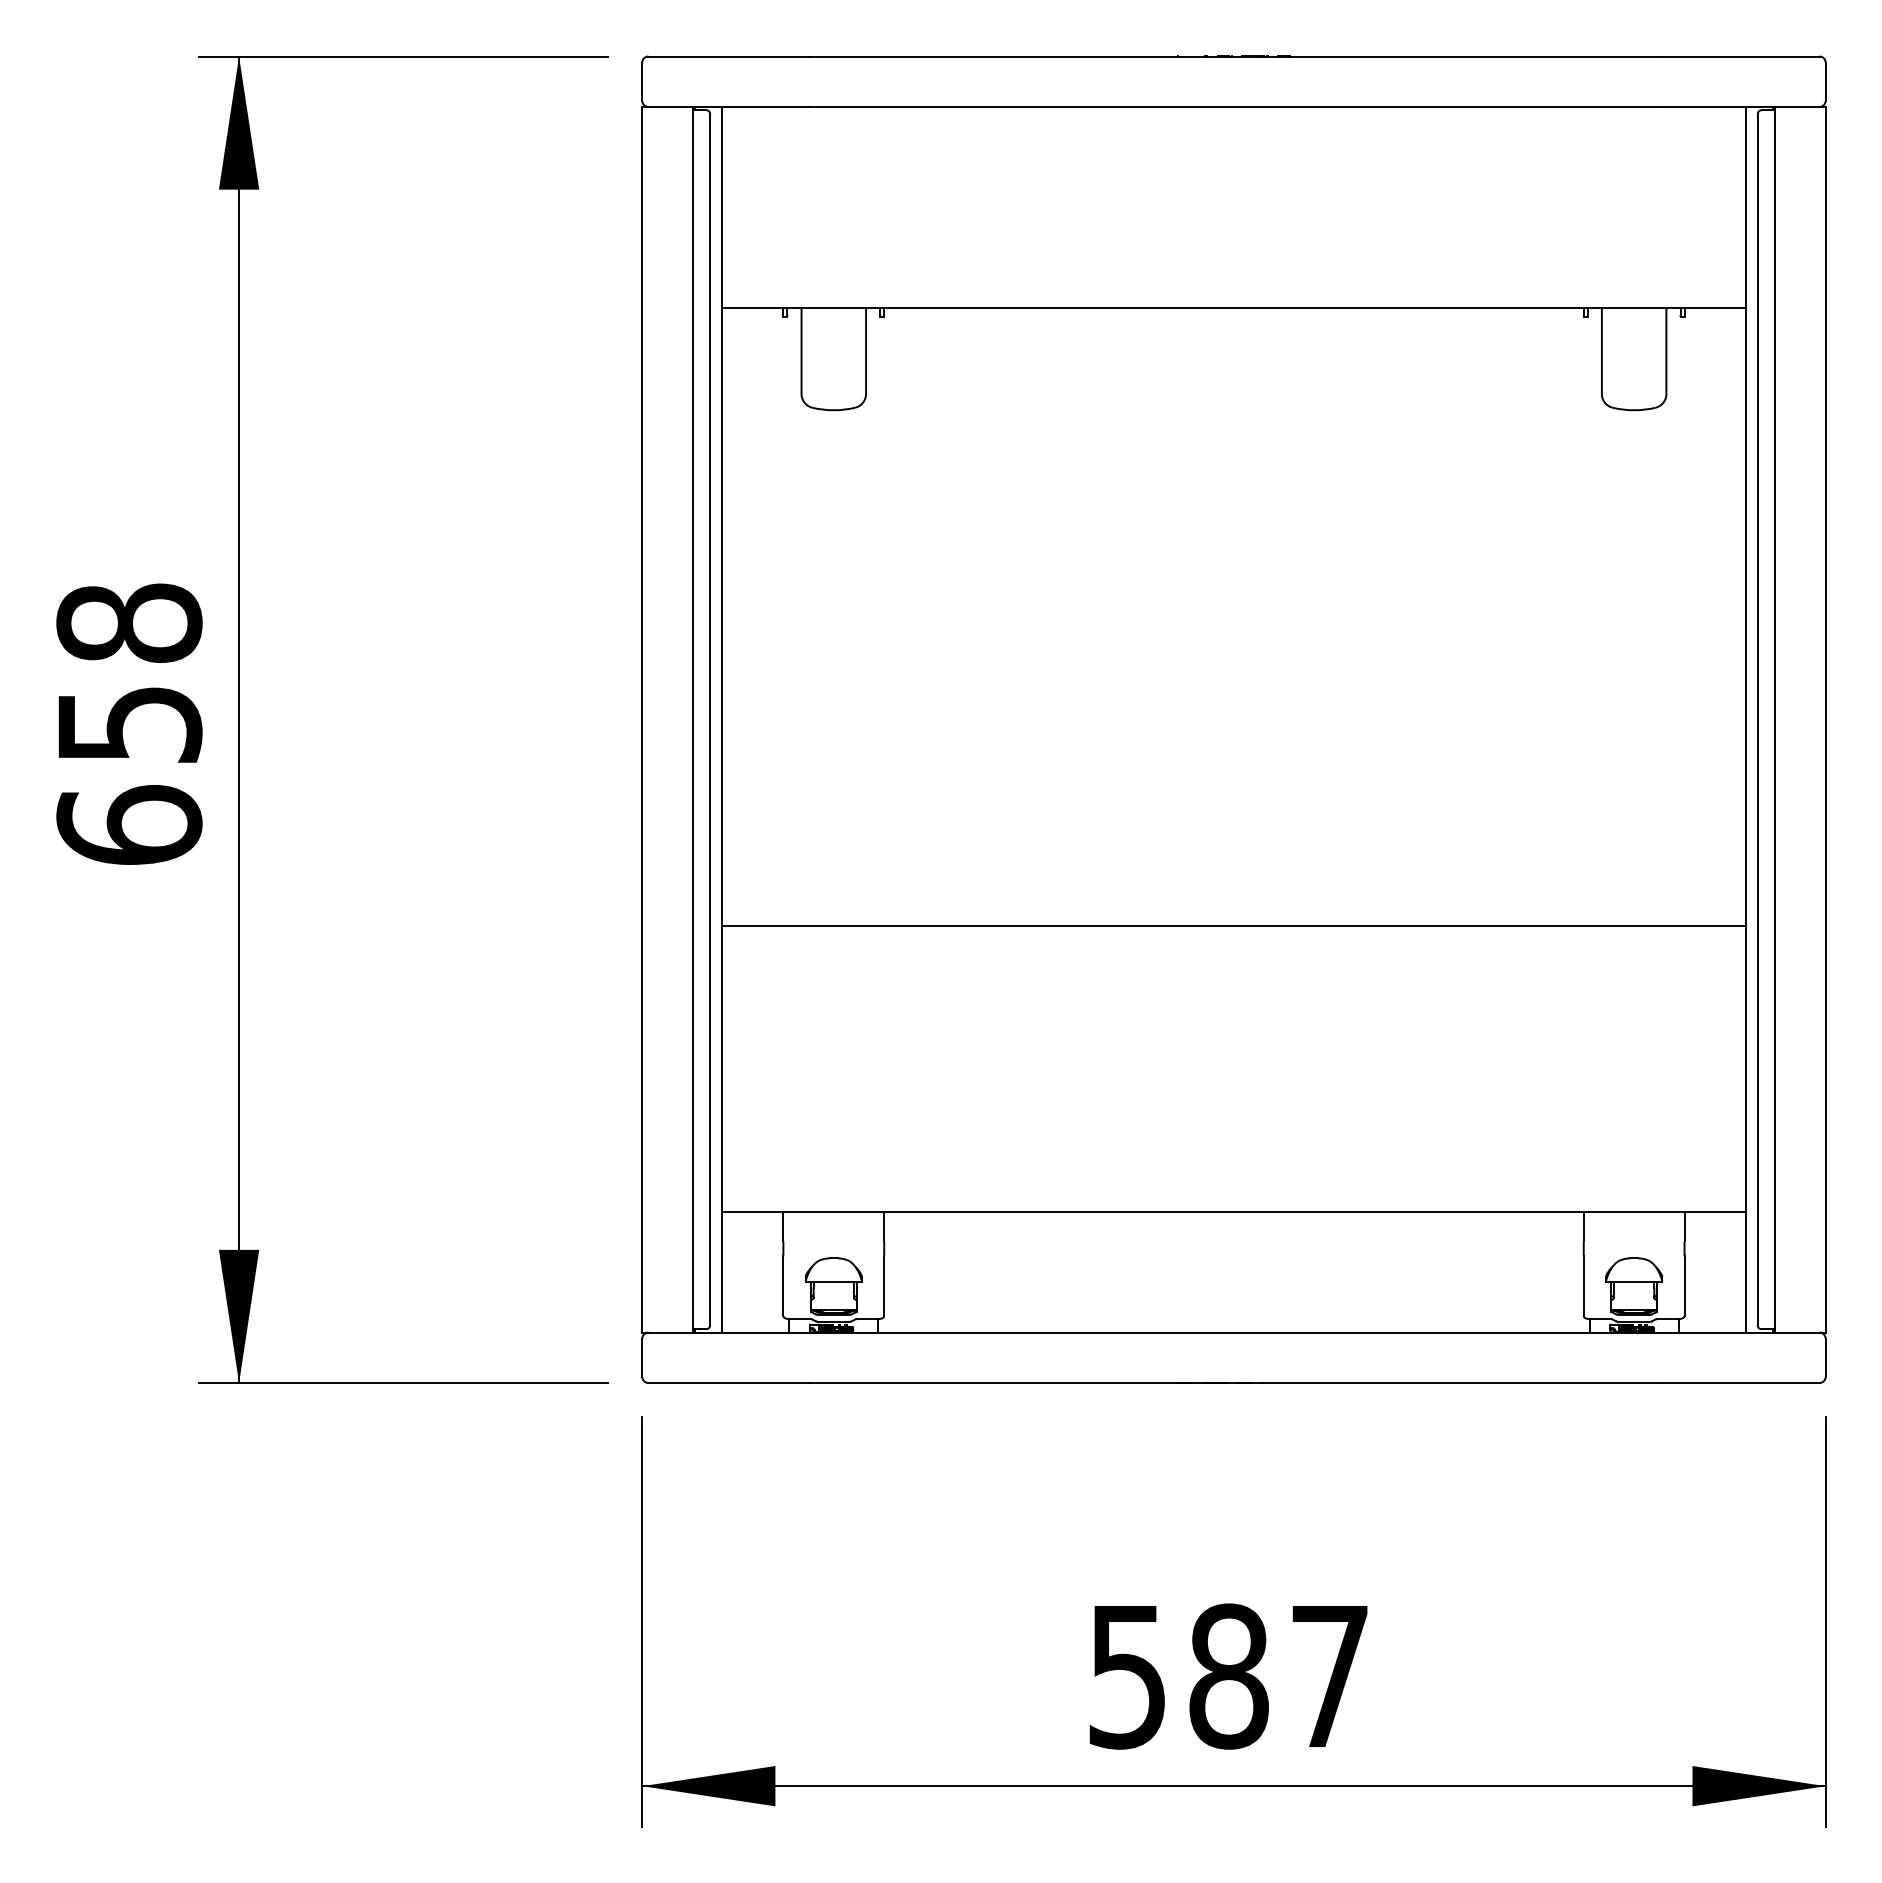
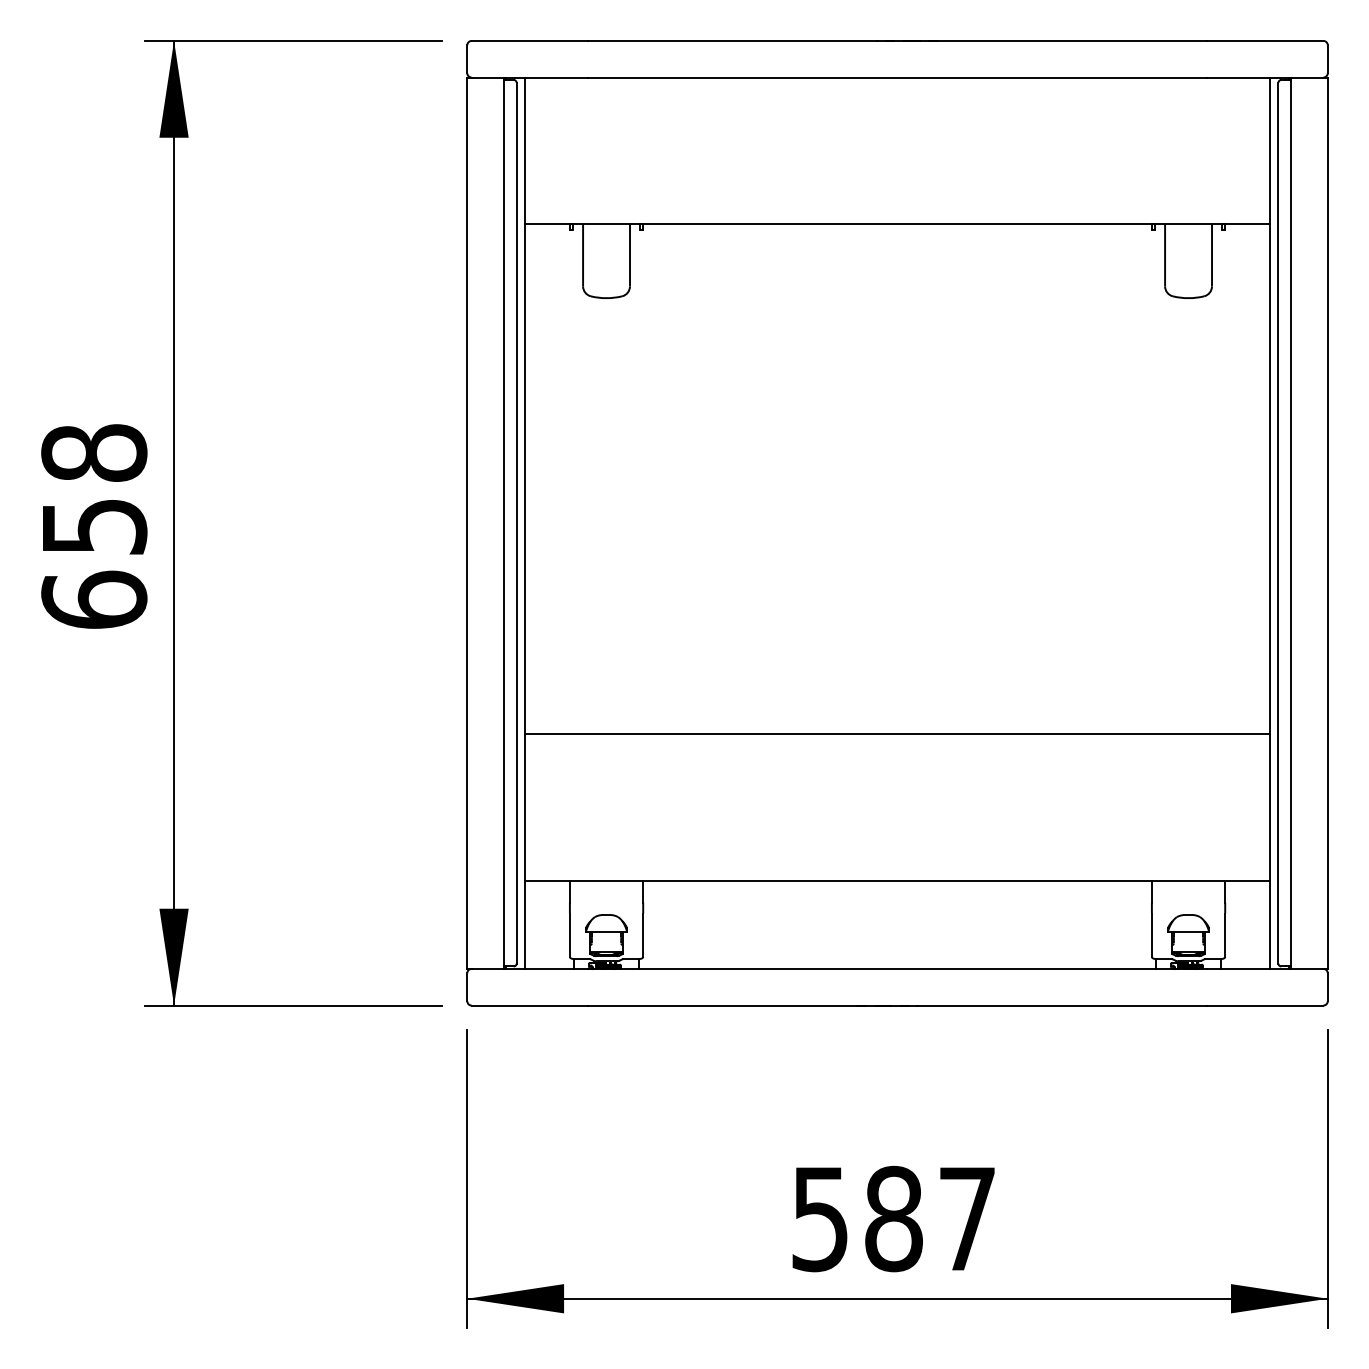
line: (1233, 926) -> (897, 734), moved

